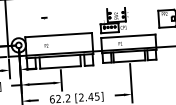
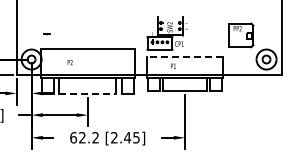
part: (44, 17) -> (46, 34), moved
line: (128, 36) -> (185, 56), solid -> dashed
line: (61, 67) -> (88, 93), solid -> dashed

